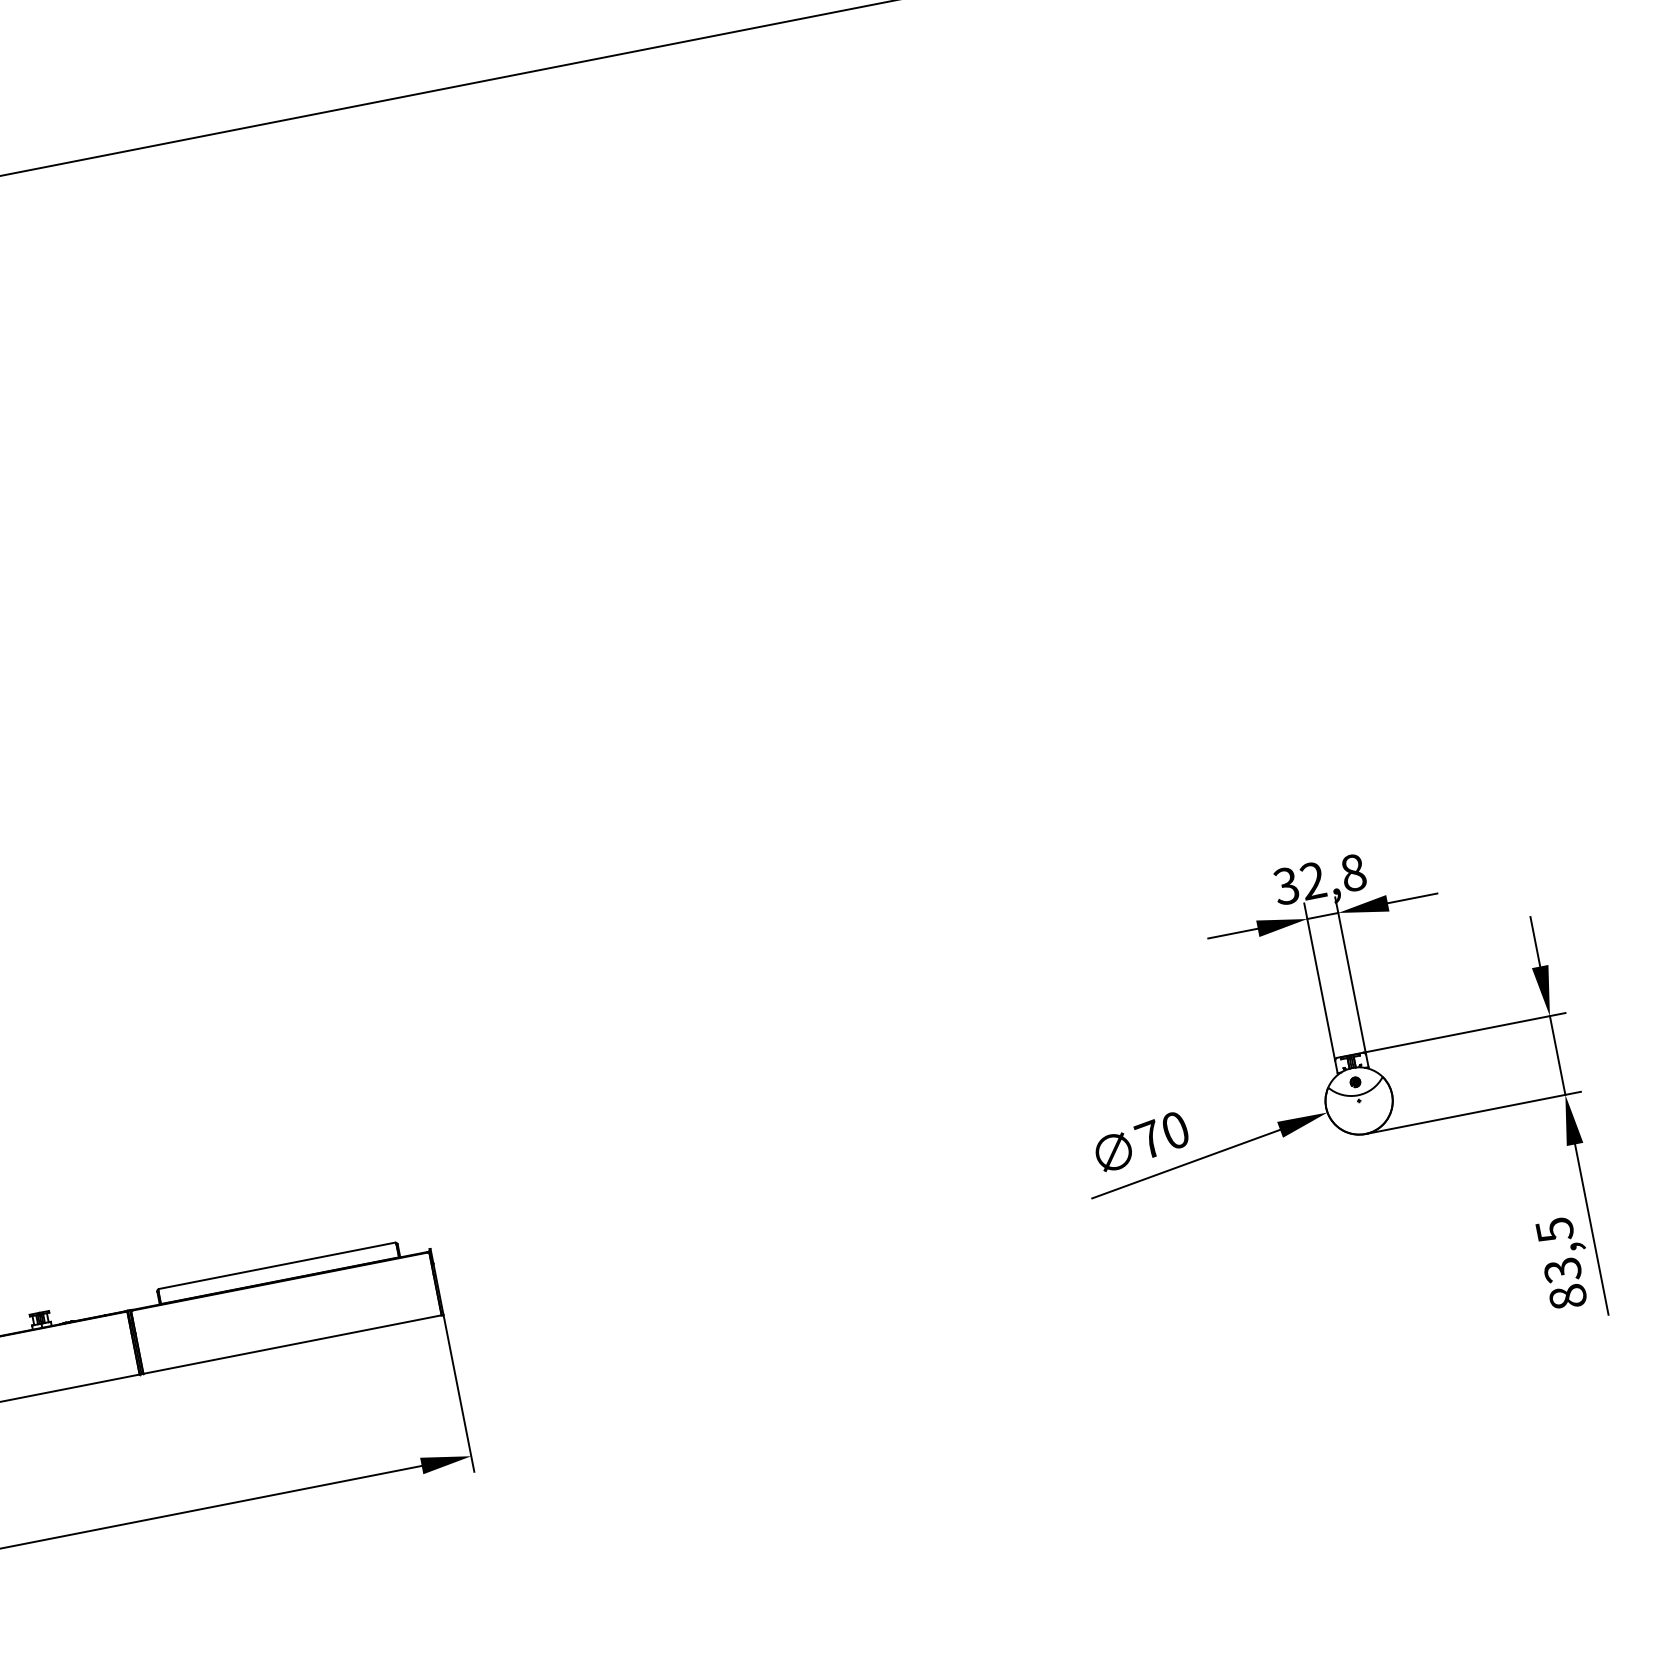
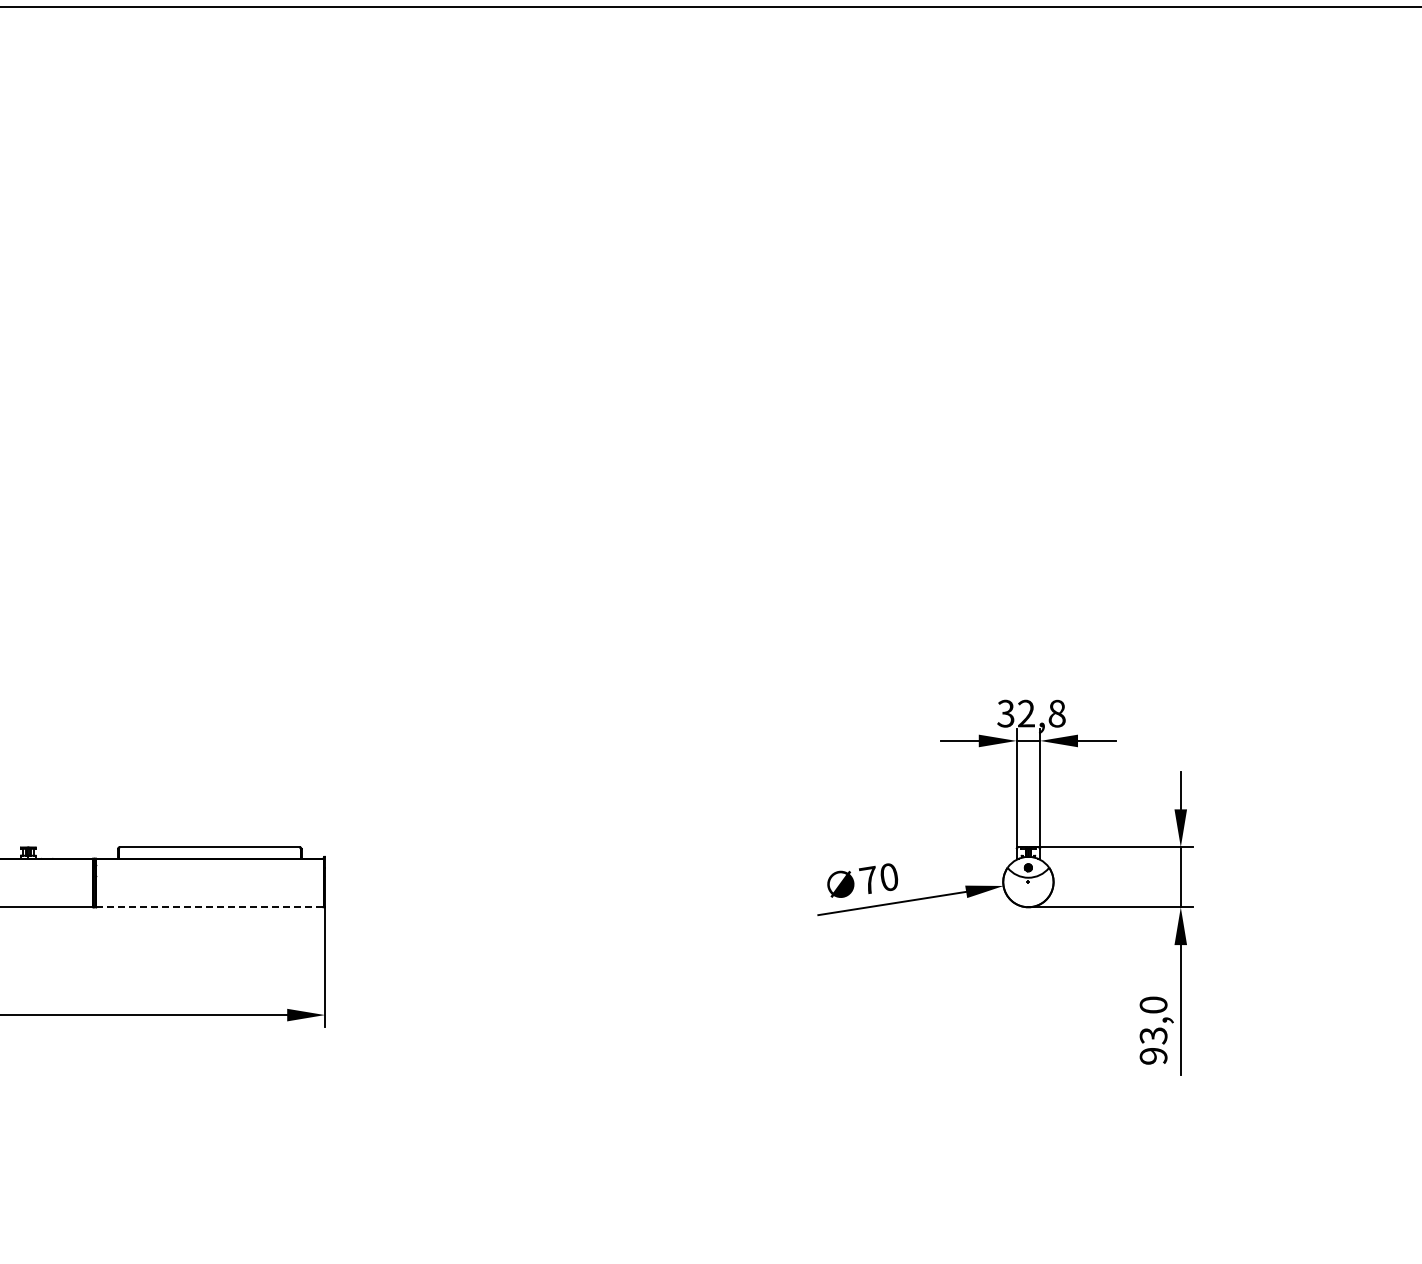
text: (1561, 1263) -> (1153, 1030), 83,5 -> 93,0
line: (292, 1344) -> (209, 907), solid -> dashed

